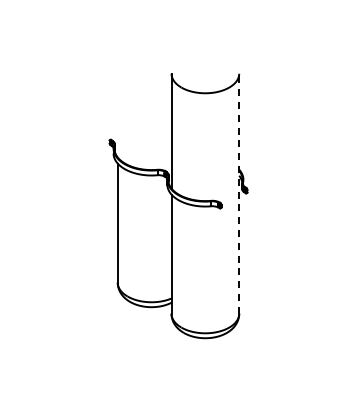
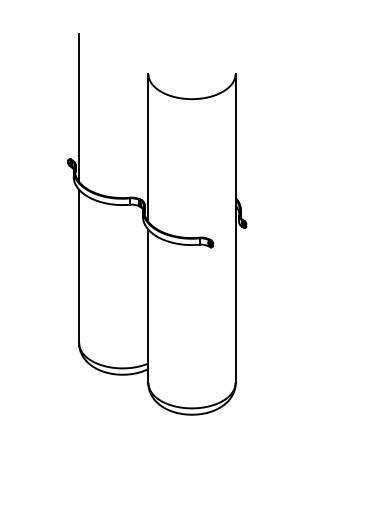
line: (117, 99) -> (78, 107), added
line: (239, 193) -> (235, 228), dashed -> solid

